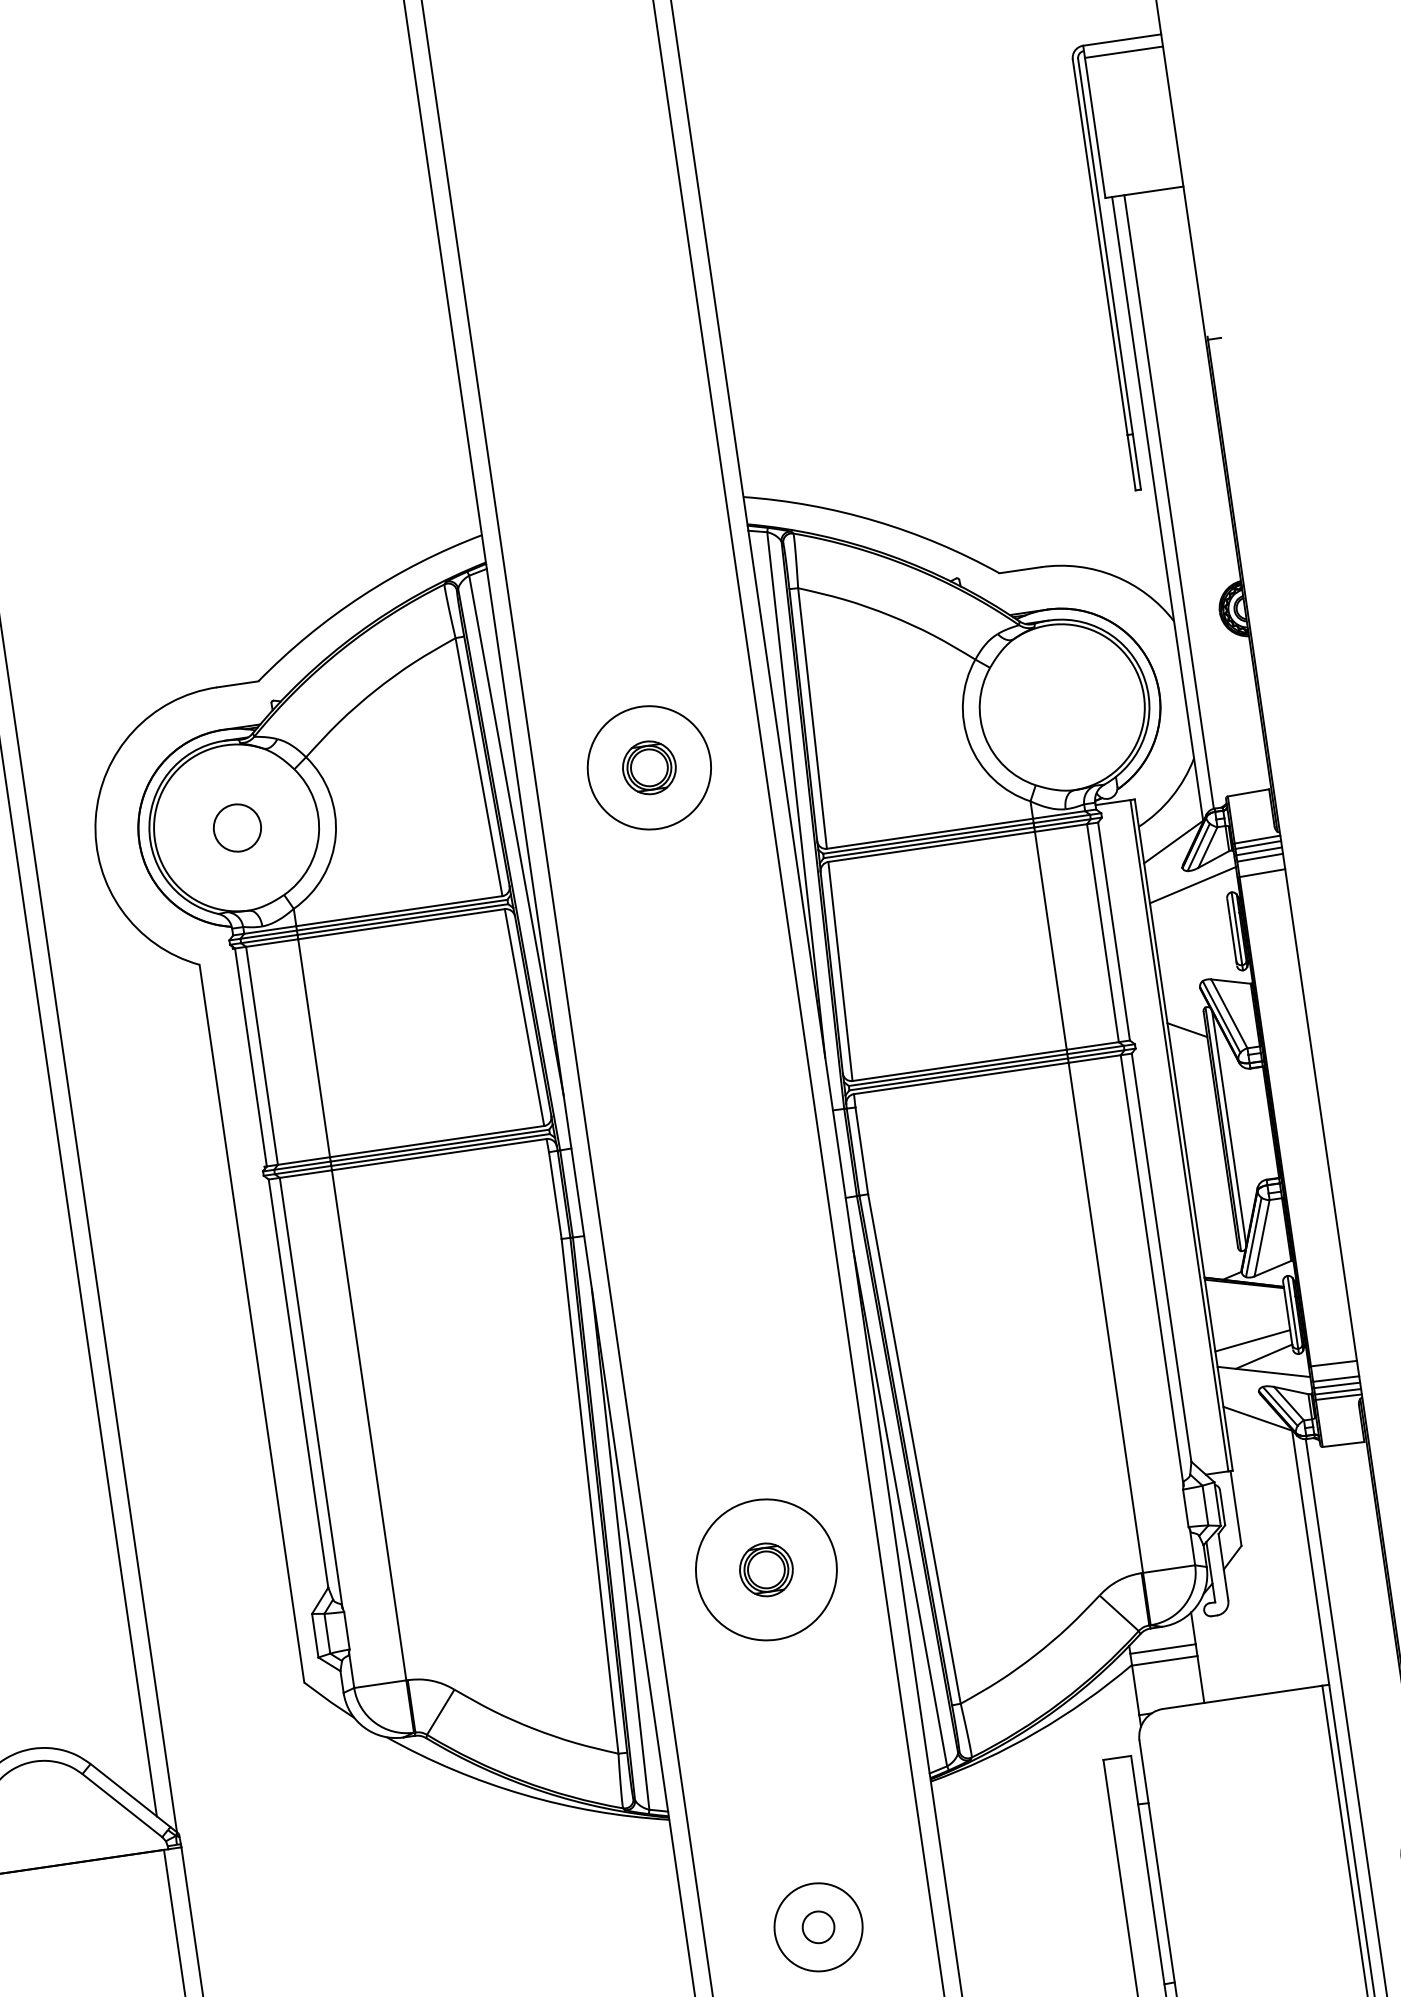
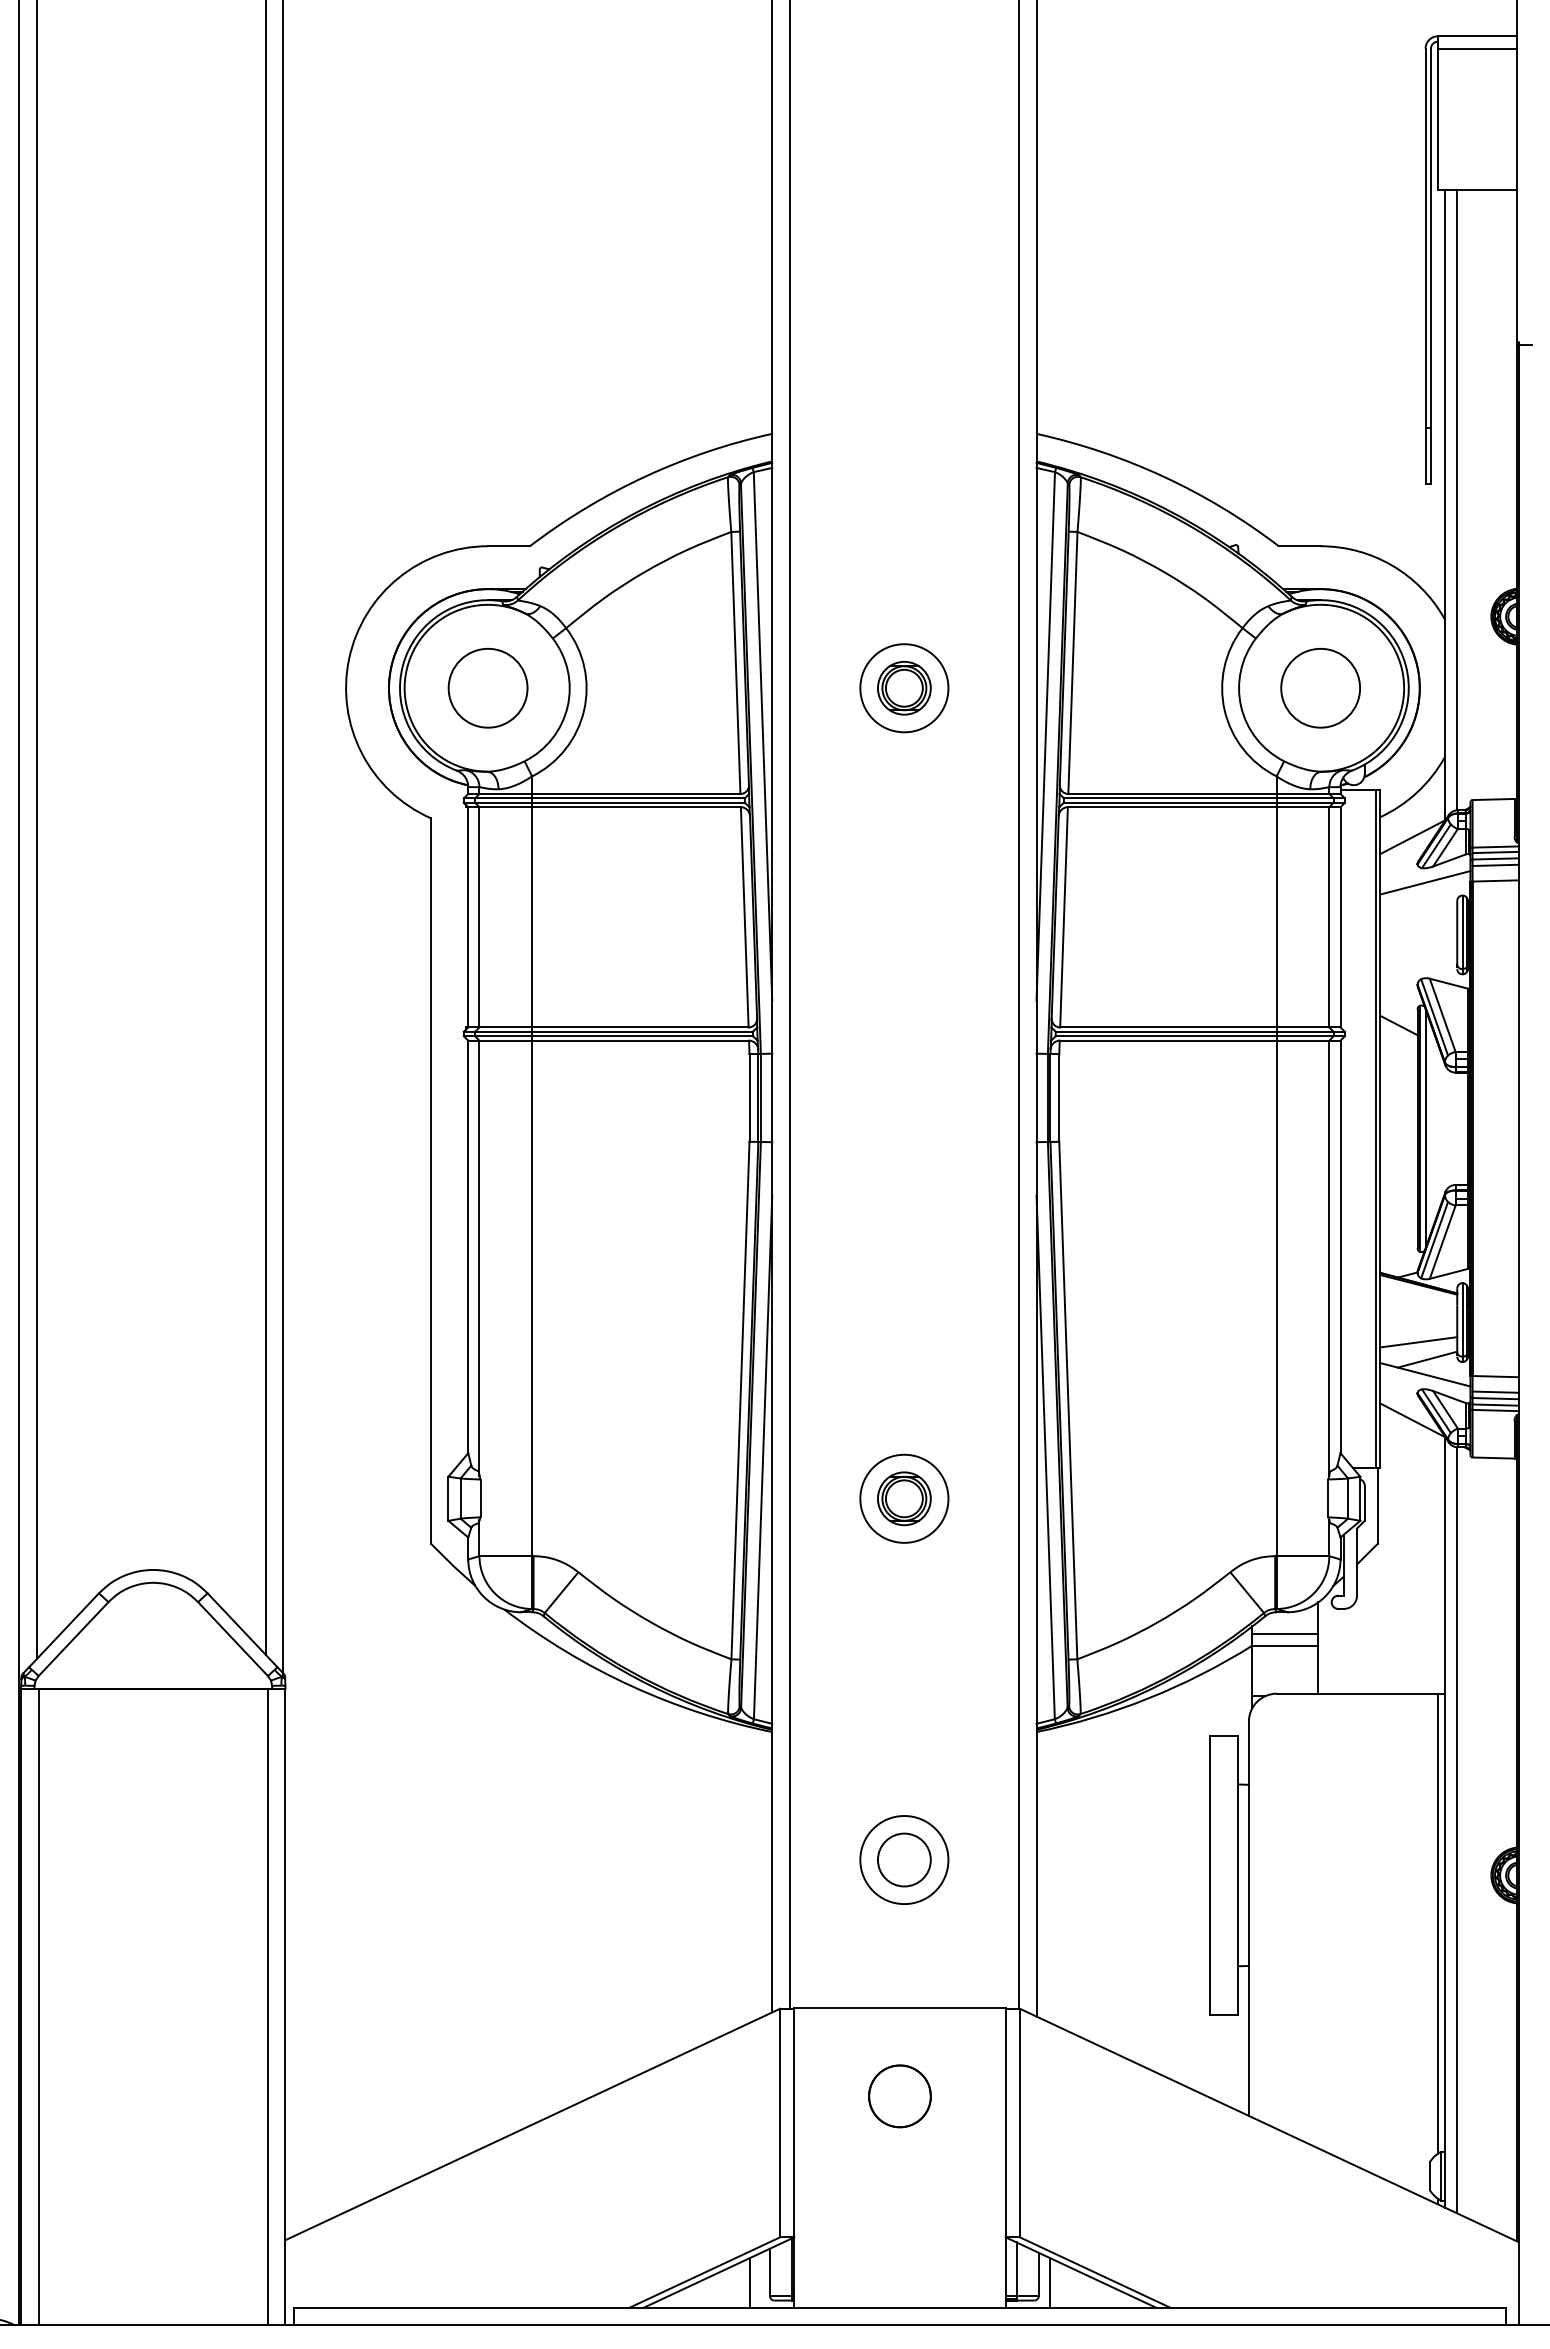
circle: (1061, 708) -> (1320, 688), added
circle: (649, 768) -> (904, 688), size x0.71
circle: (236, 828) -> (487, 688), size x1.67
circle: (766, 1569) -> (904, 1498), size x0.62
circle: (817, 1926) -> (903, 1859), size x1.67

